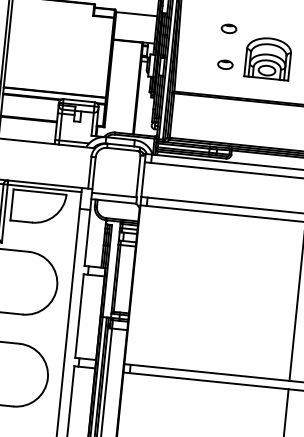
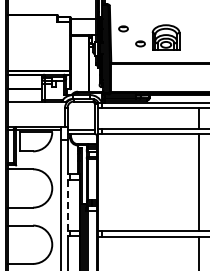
part: (229, 28) -> (123, 28), moved
line: (79, 316) -> (67, 205), solid -> dashed

